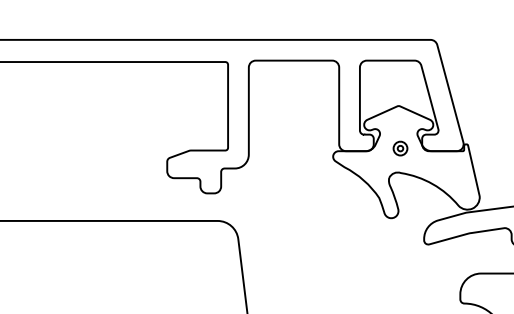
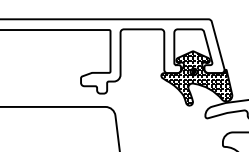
hatch: (405, 162) -> (196, 78), added

